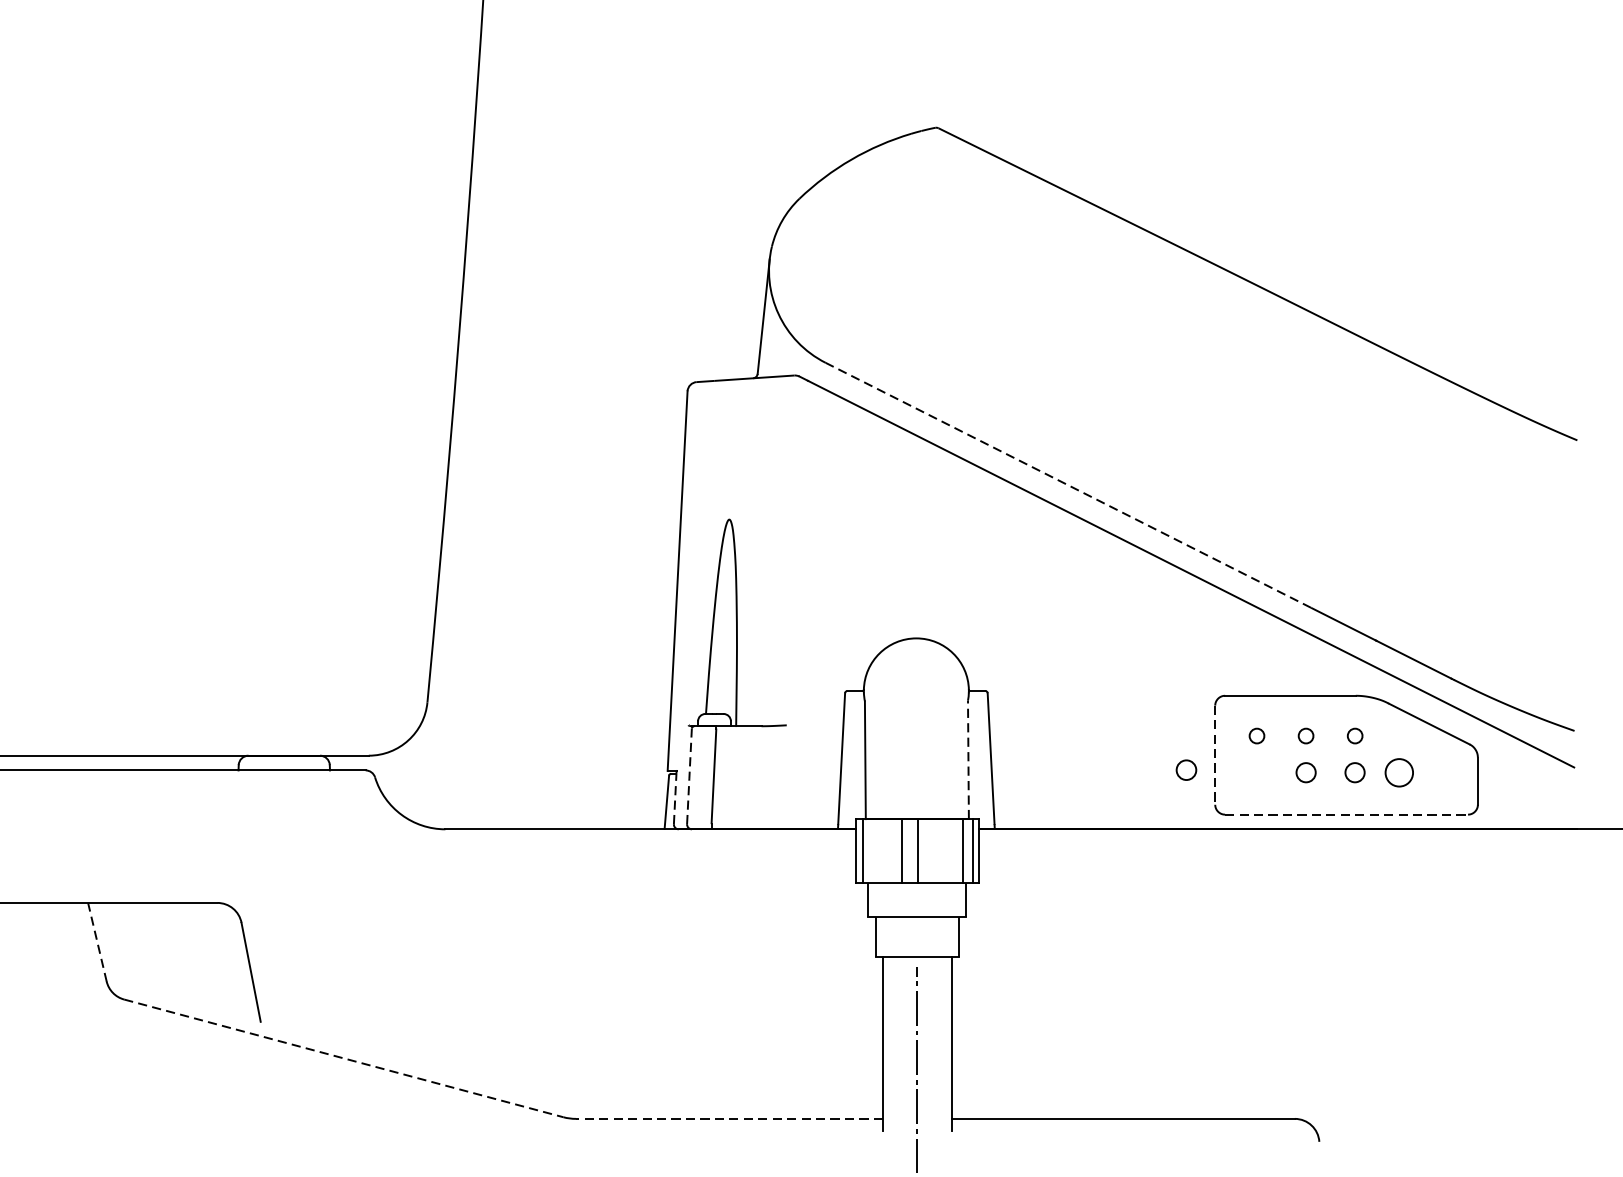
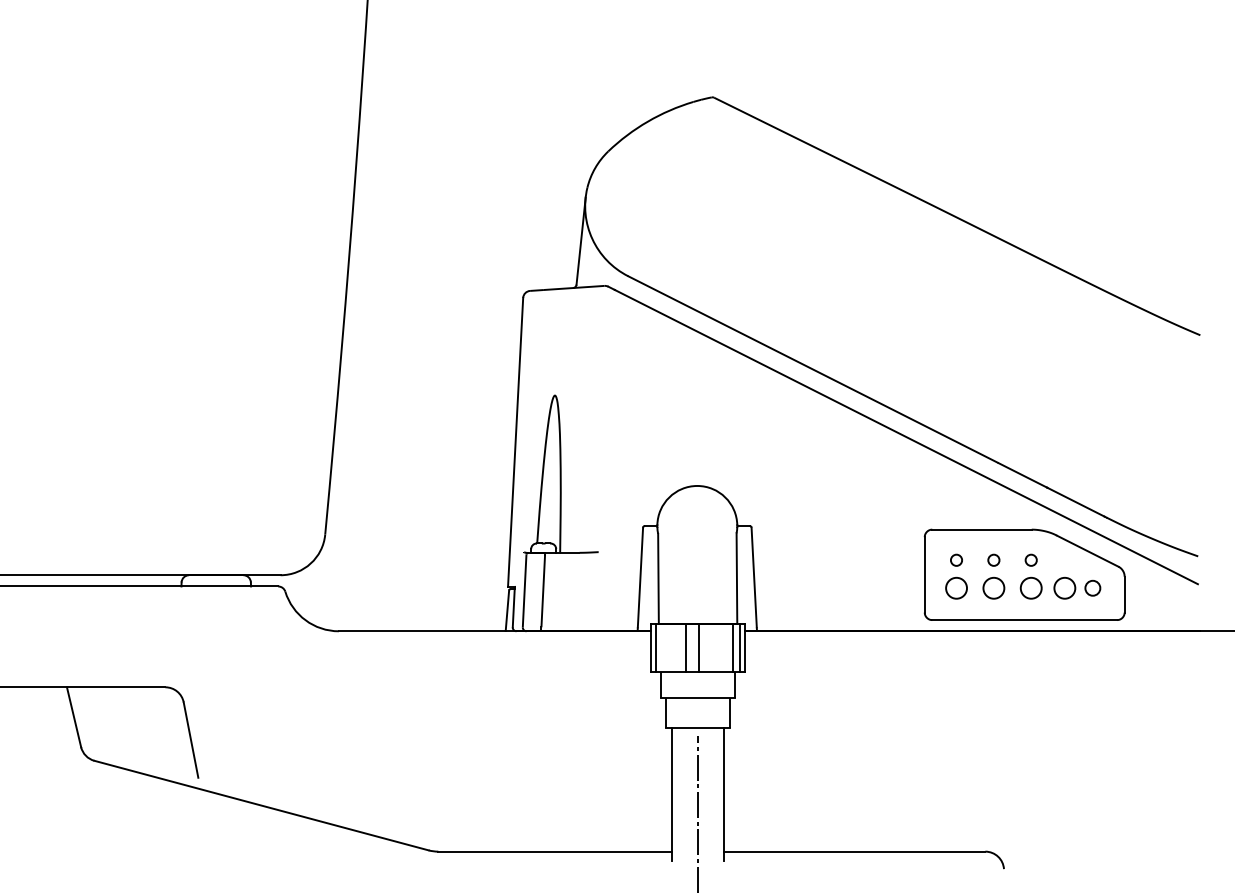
line: (1069, 485) -> (813, 369), dashed -> solid
line: (1214, 754) -> (924, 574), dashed -> solid
line: (967, 758) -> (736, 577), dashed -> solid
circle: (1185, 769) -> (1092, 587), moved
circle: (1256, 771) -> (956, 587), added
circle: (1305, 771) -> (993, 587), size x1.43
circle: (1354, 771) -> (1030, 587), size x1.43
line: (689, 777) -> (524, 591), dashed -> solid
line: (674, 798) -> (513, 607), dashed -> solid
line: (1347, 815) -> (1025, 620), dashed -> solid
line: (97, 942) -> (74, 717), dashed -> solid
line: (345, 1058) -> (262, 805), dashed -> solid
line: (730, 1118) -> (555, 851), dashed -> solid

